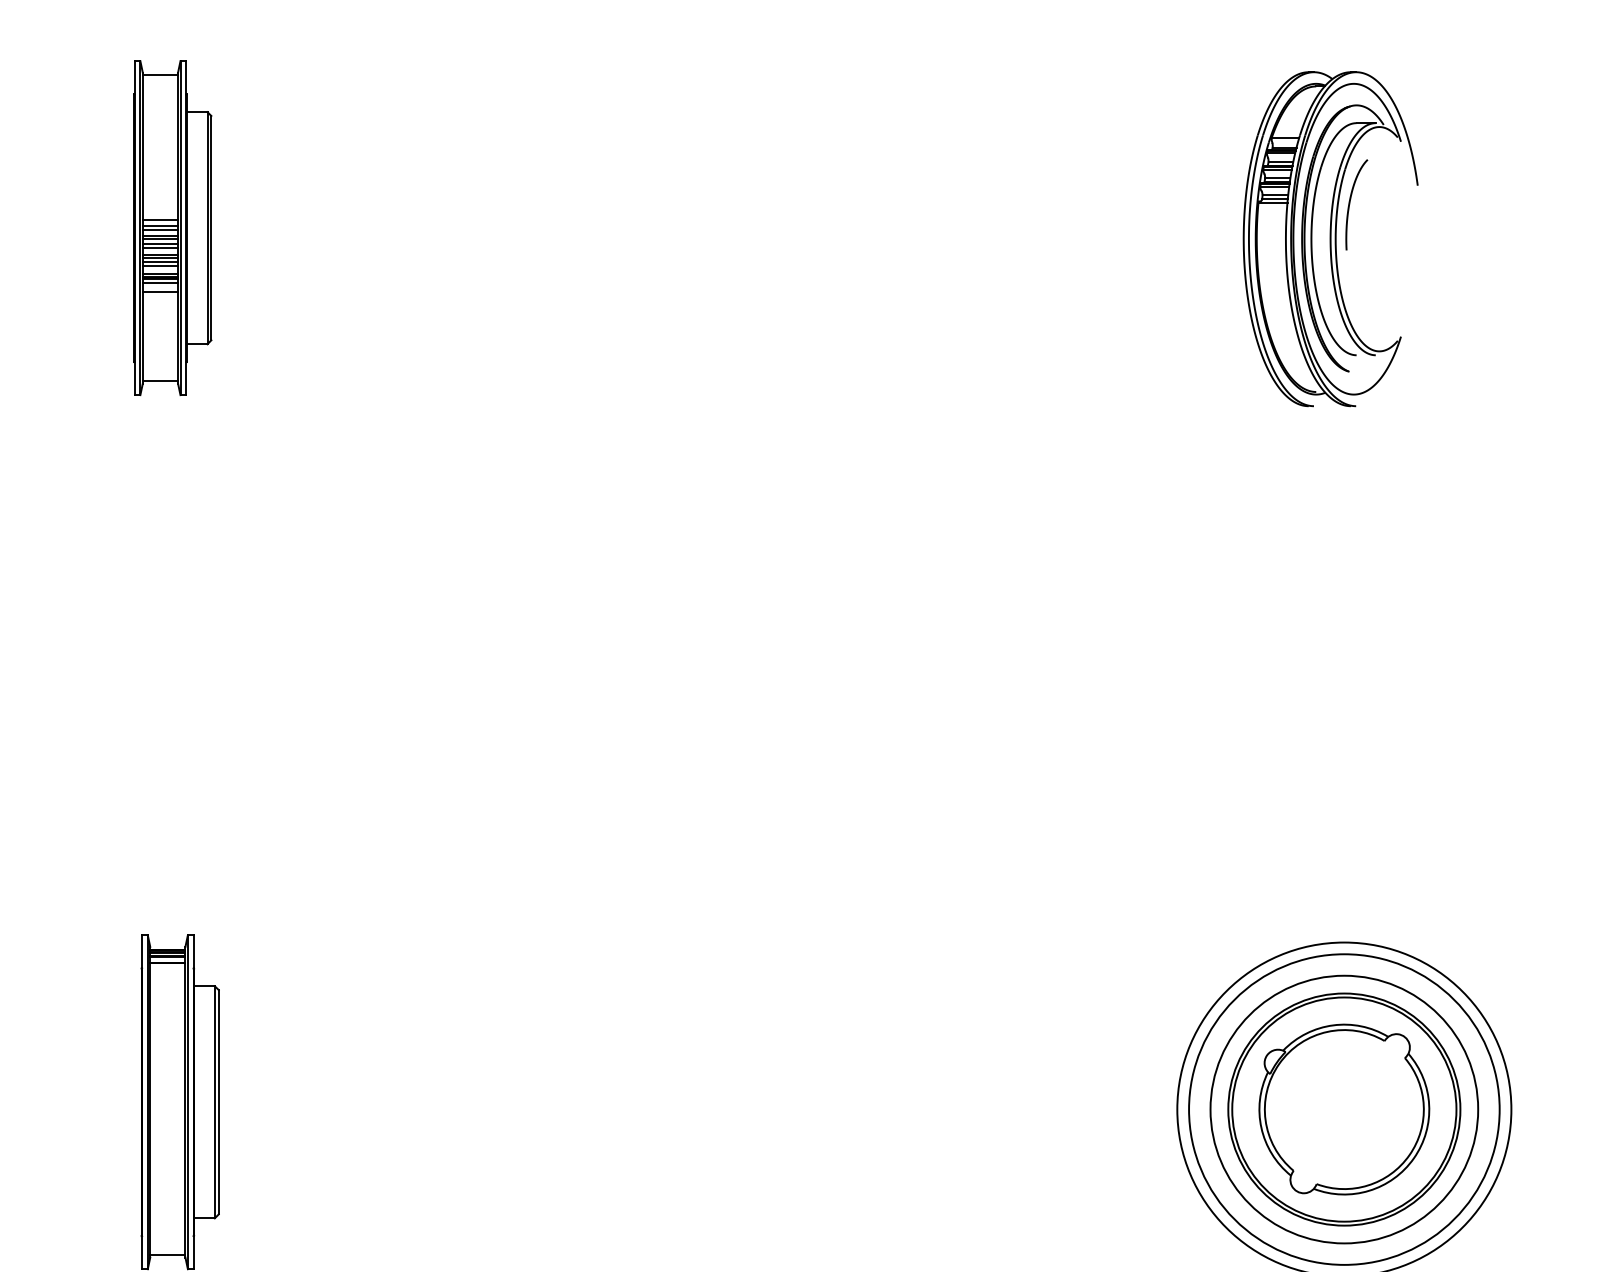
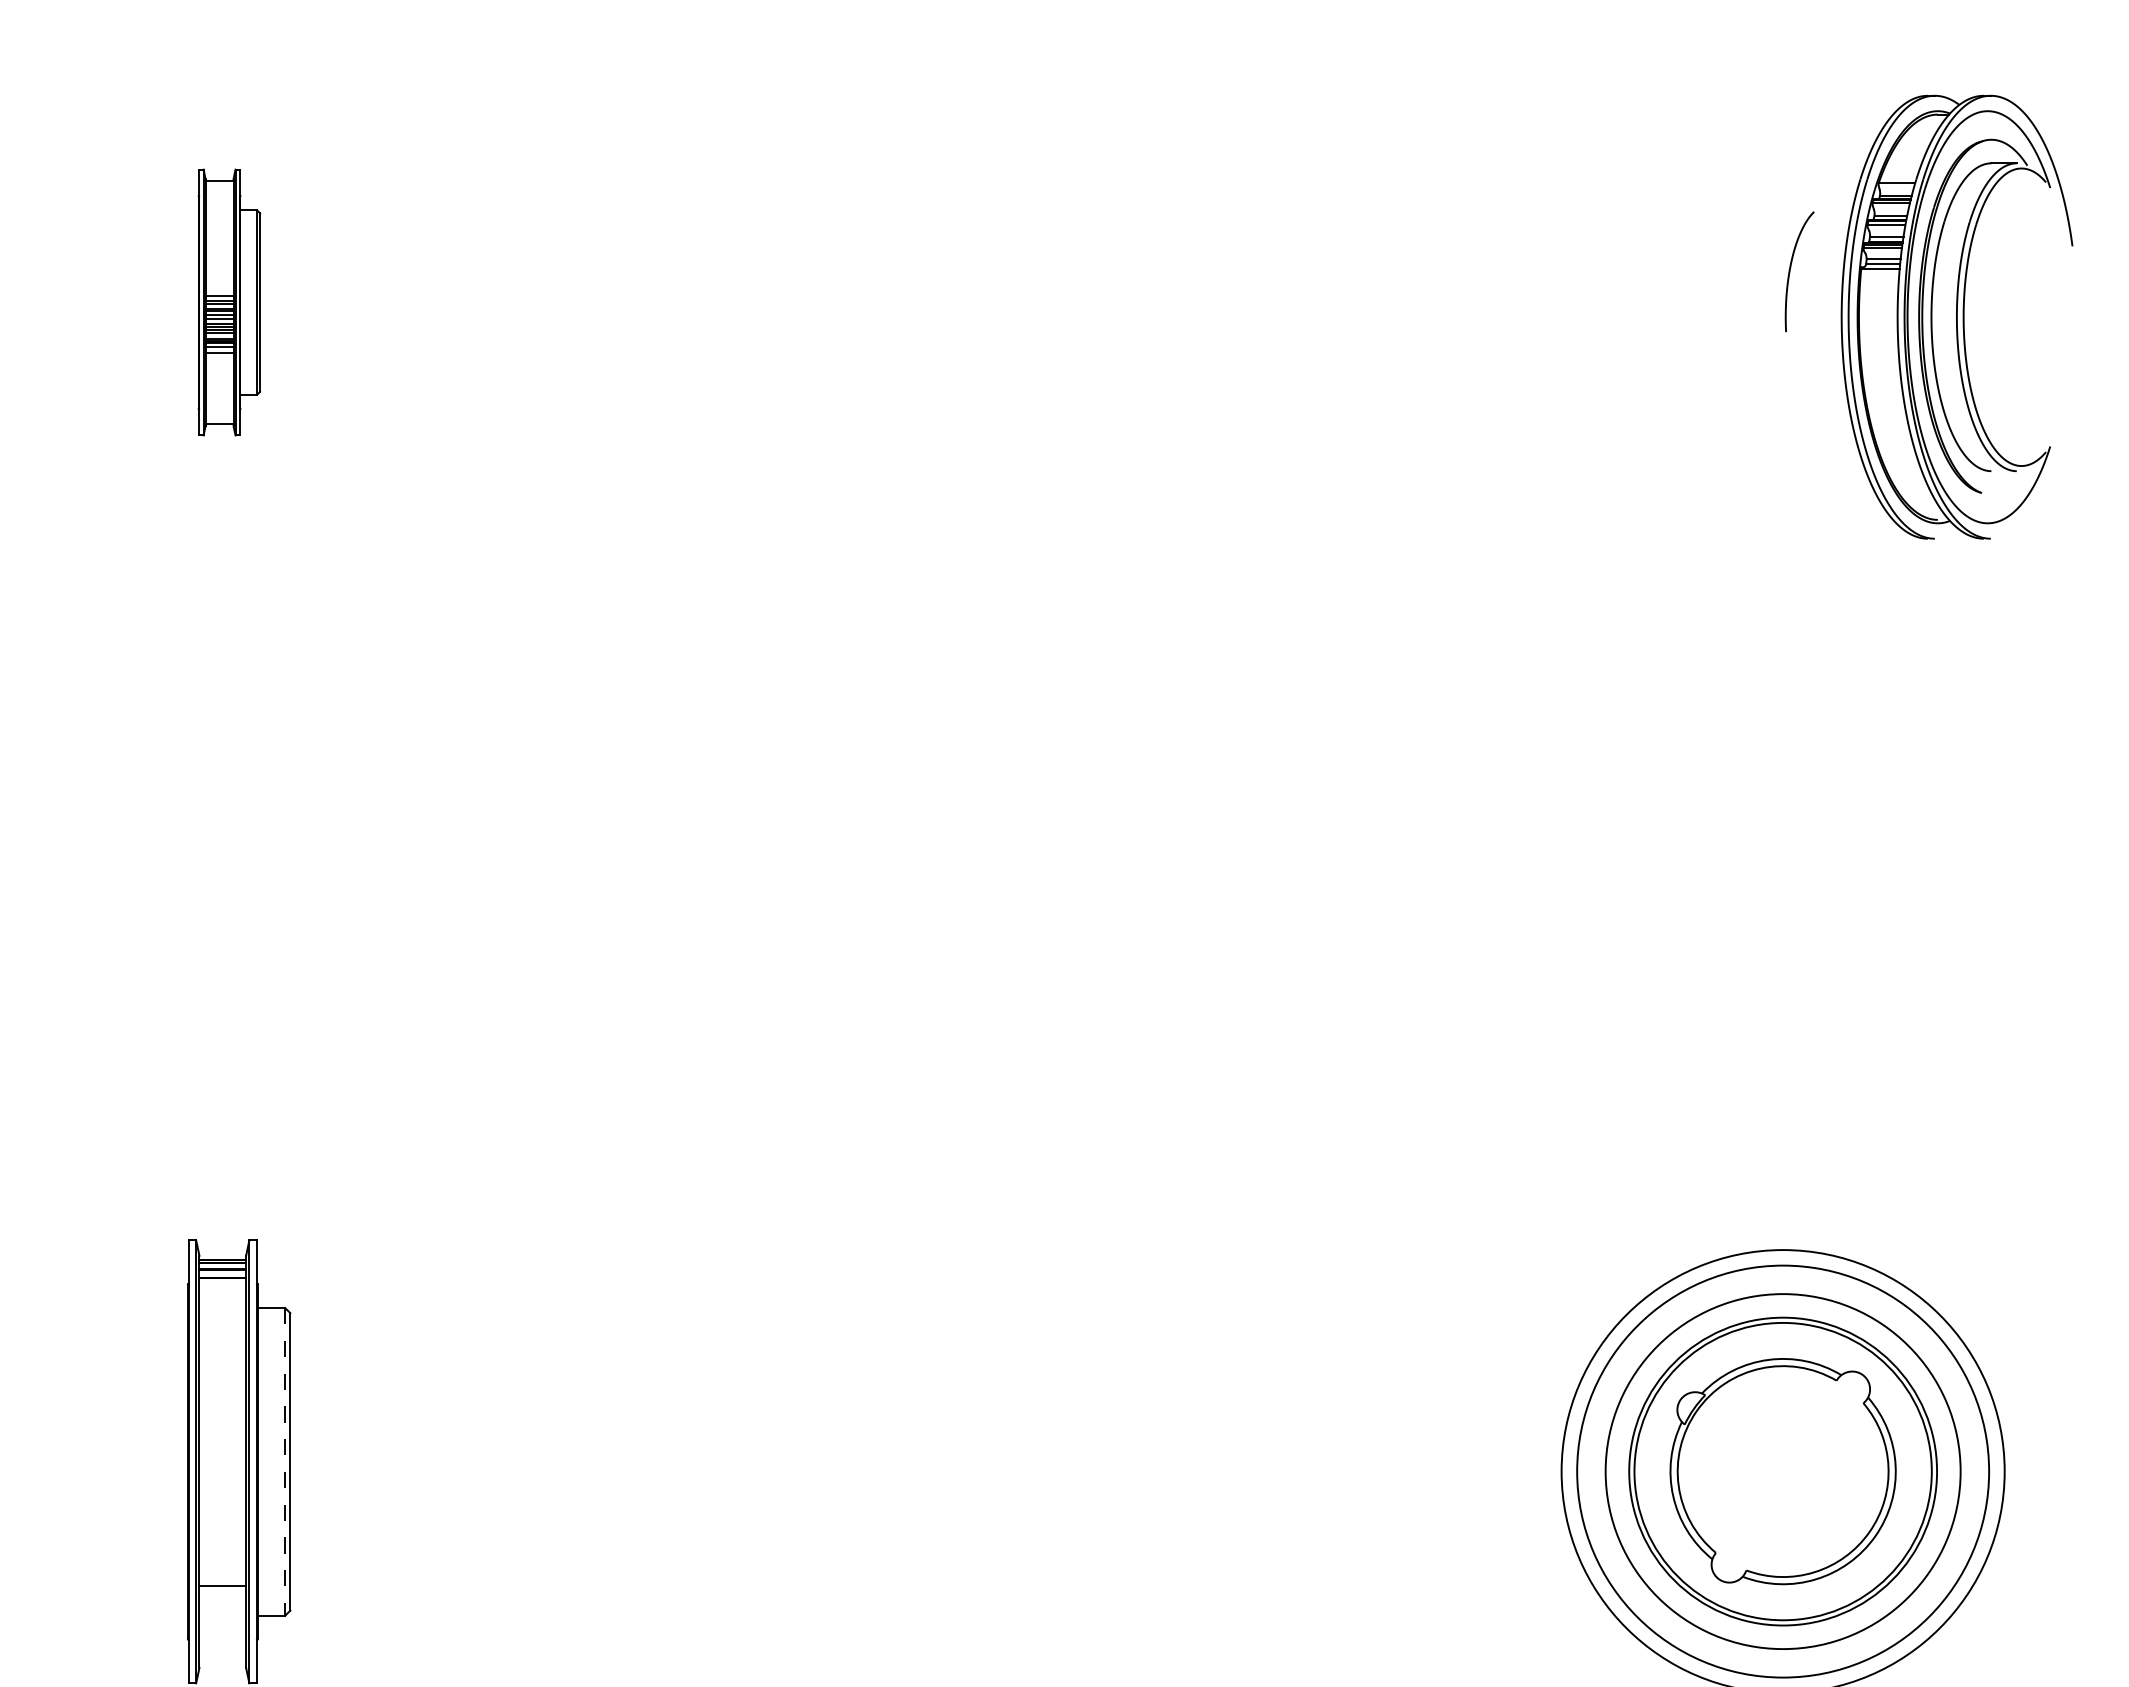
part: (172, 228) -> (229, 302), size x0.6
part: (1330, 238) -> (1956, 316), moved
line: (215, 1101) -> (285, 1461), solid -> dashed
line: (167, 1255) -> (222, 1586), moved

